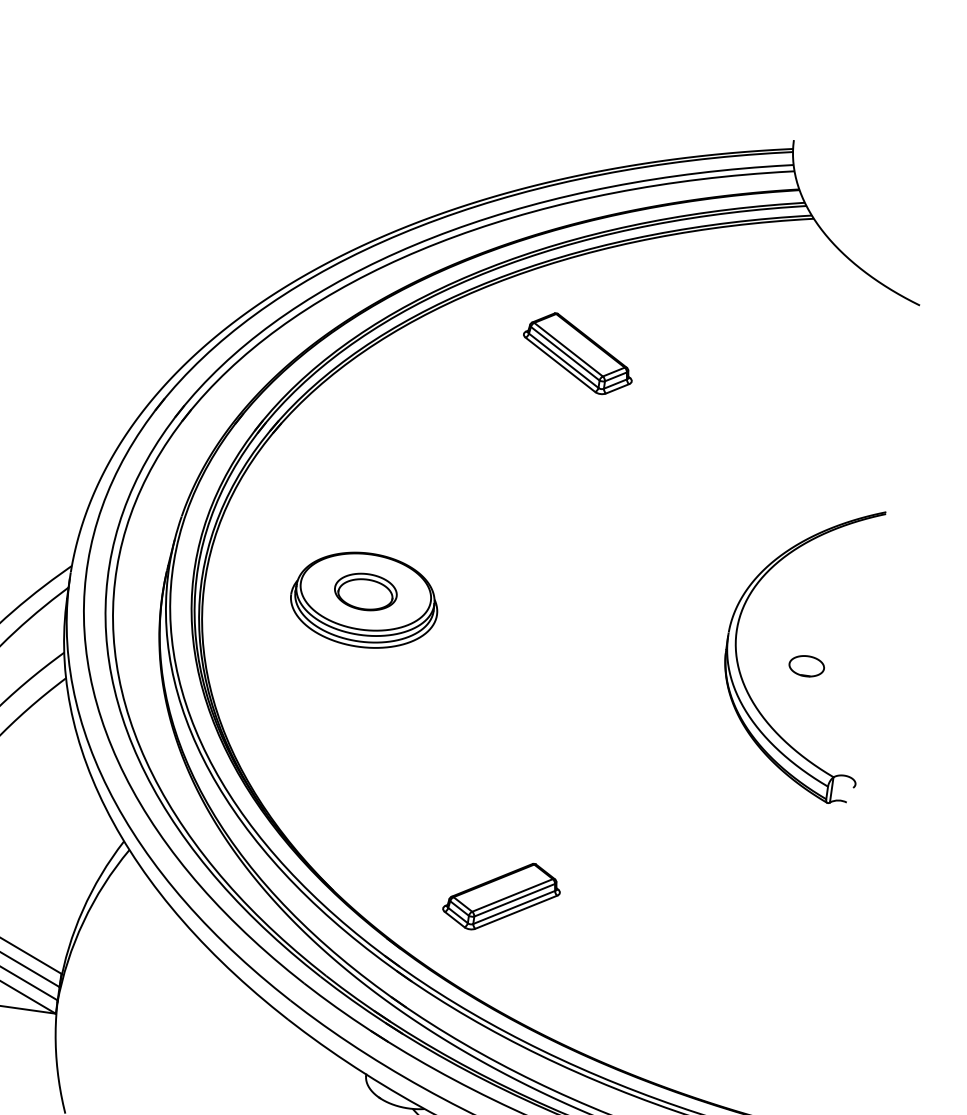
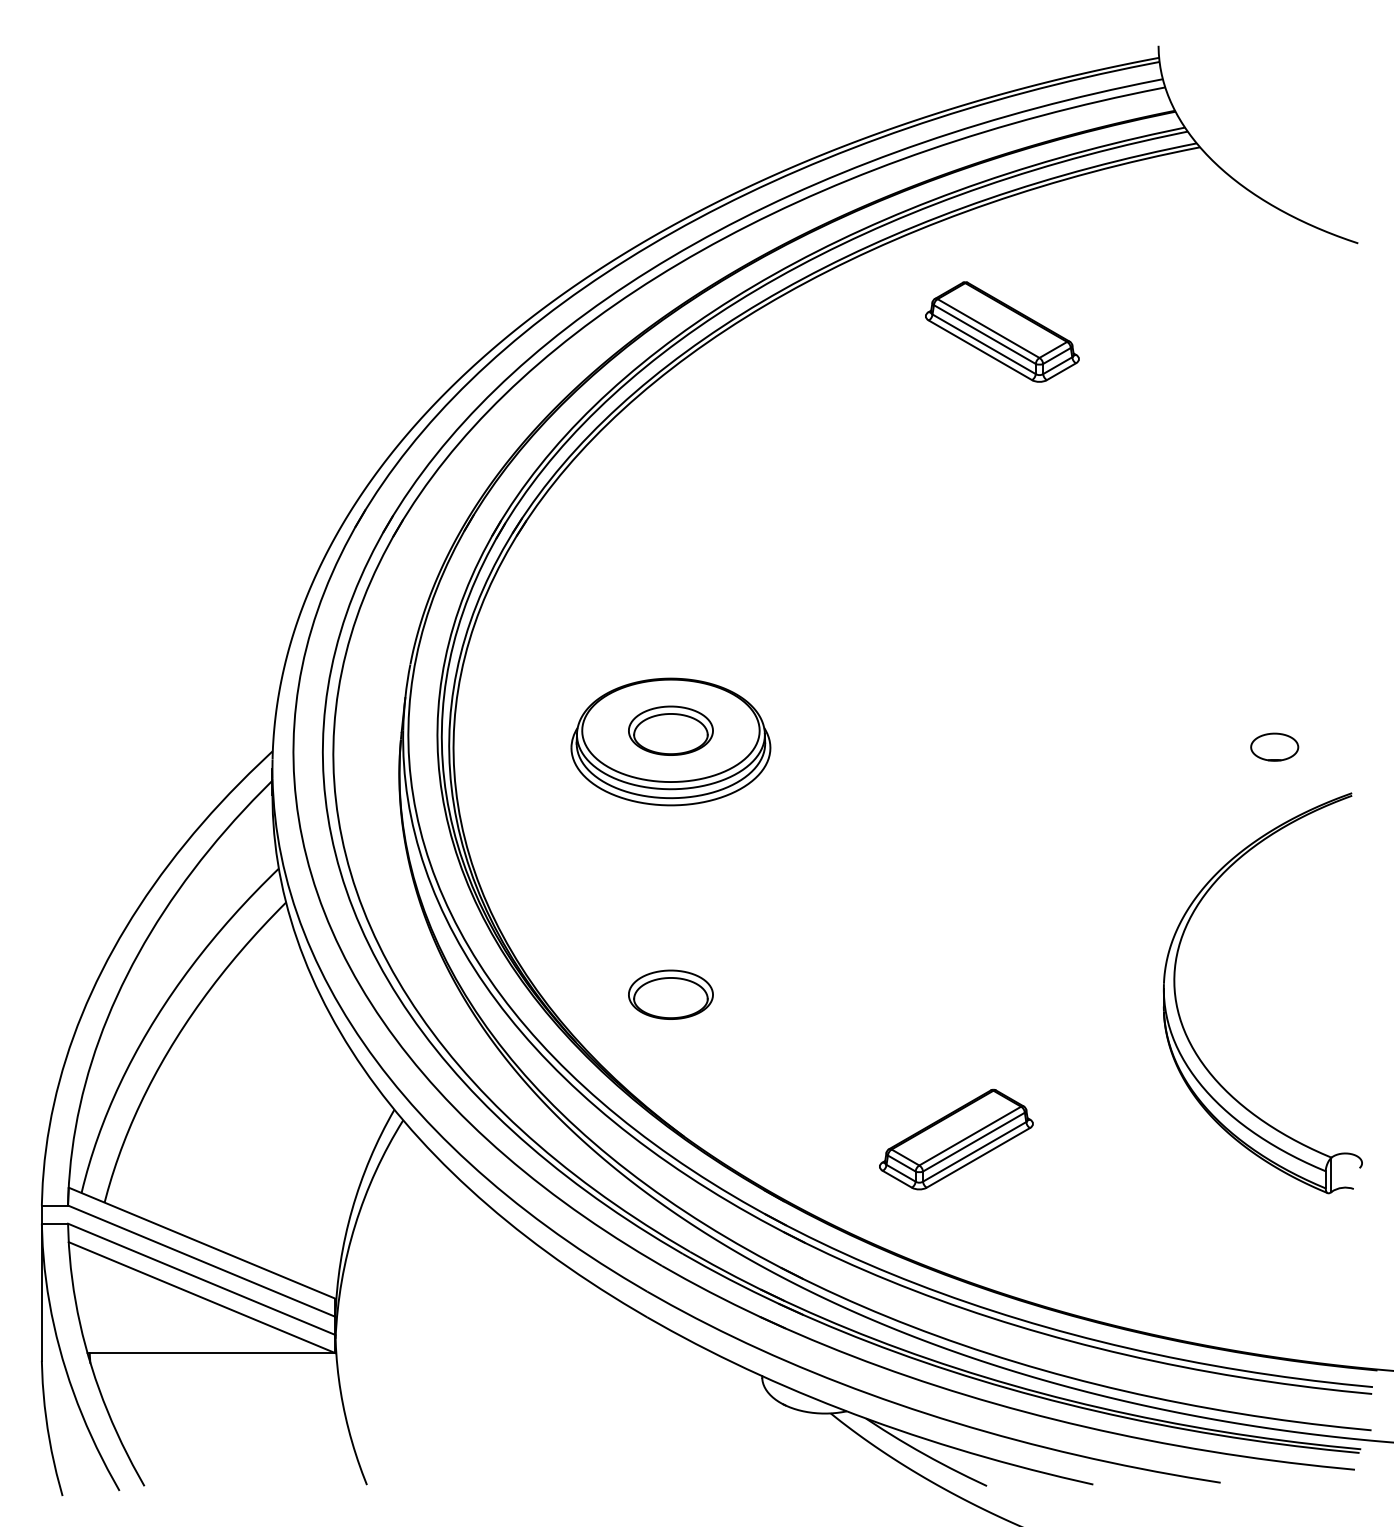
part: (578, 353) -> (1002, 331), moved
part: (737, 657) -> (1180, 1015), moved
part: (338, 785) -> (670, 994), added
part: (502, 896) -> (956, 1139), moved

